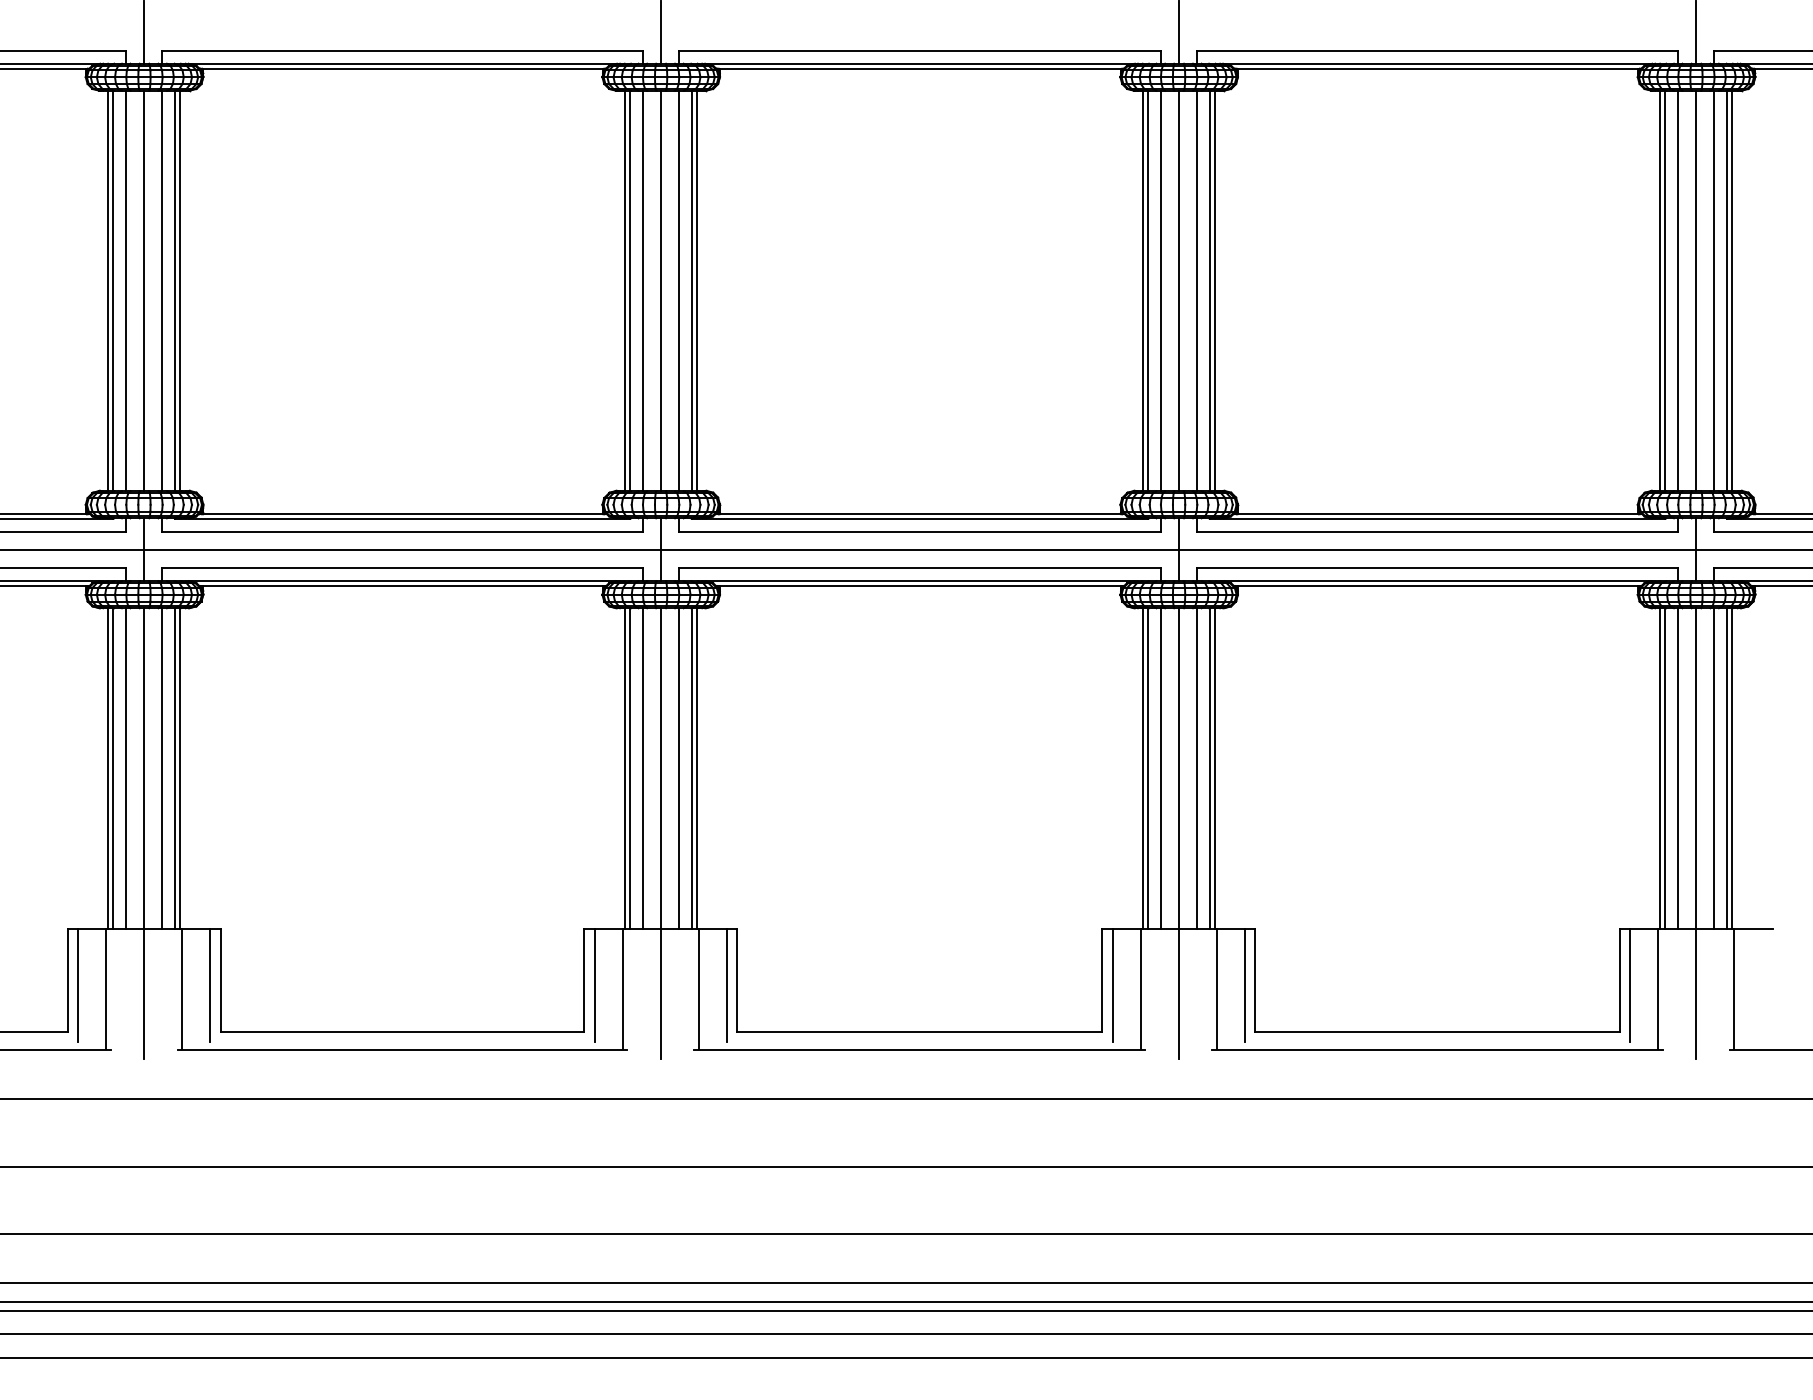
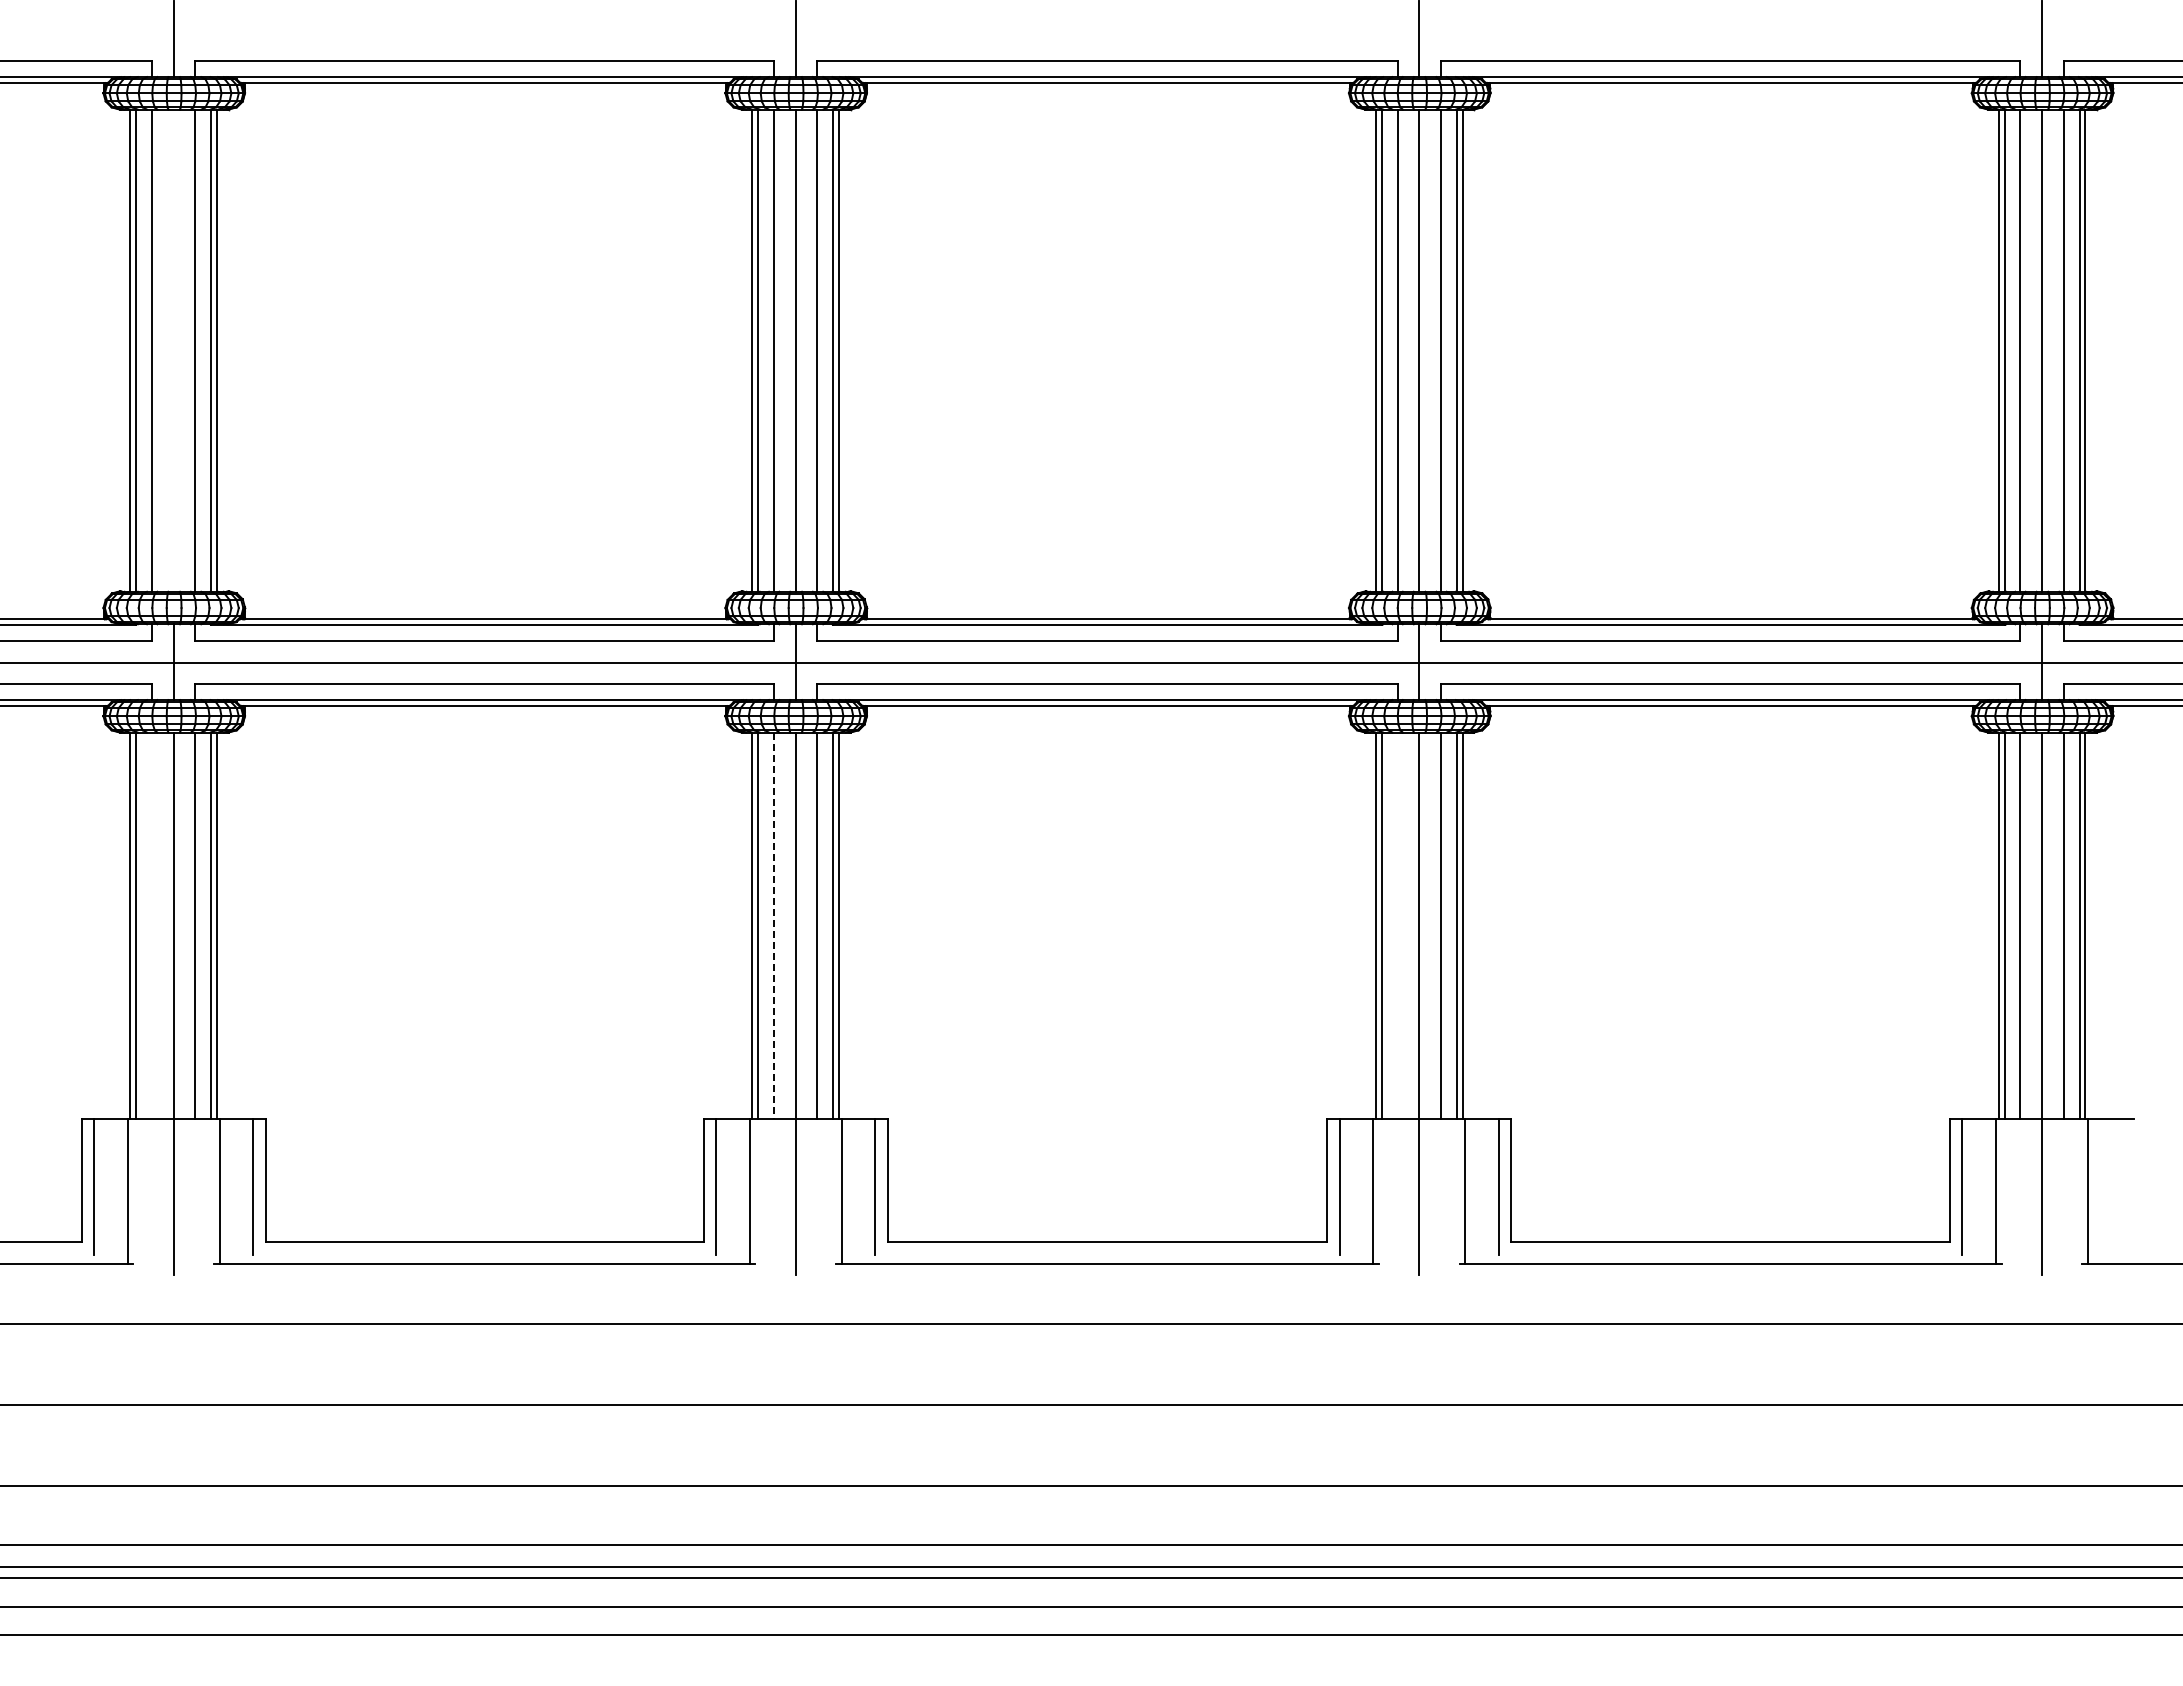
line: (143, 290) -> (173, 350), removed
line: (126, 768) -> (152, 925), removed
line: (1160, 768) -> (1397, 925), removed
line: (643, 769) -> (774, 926), solid -> dashed

